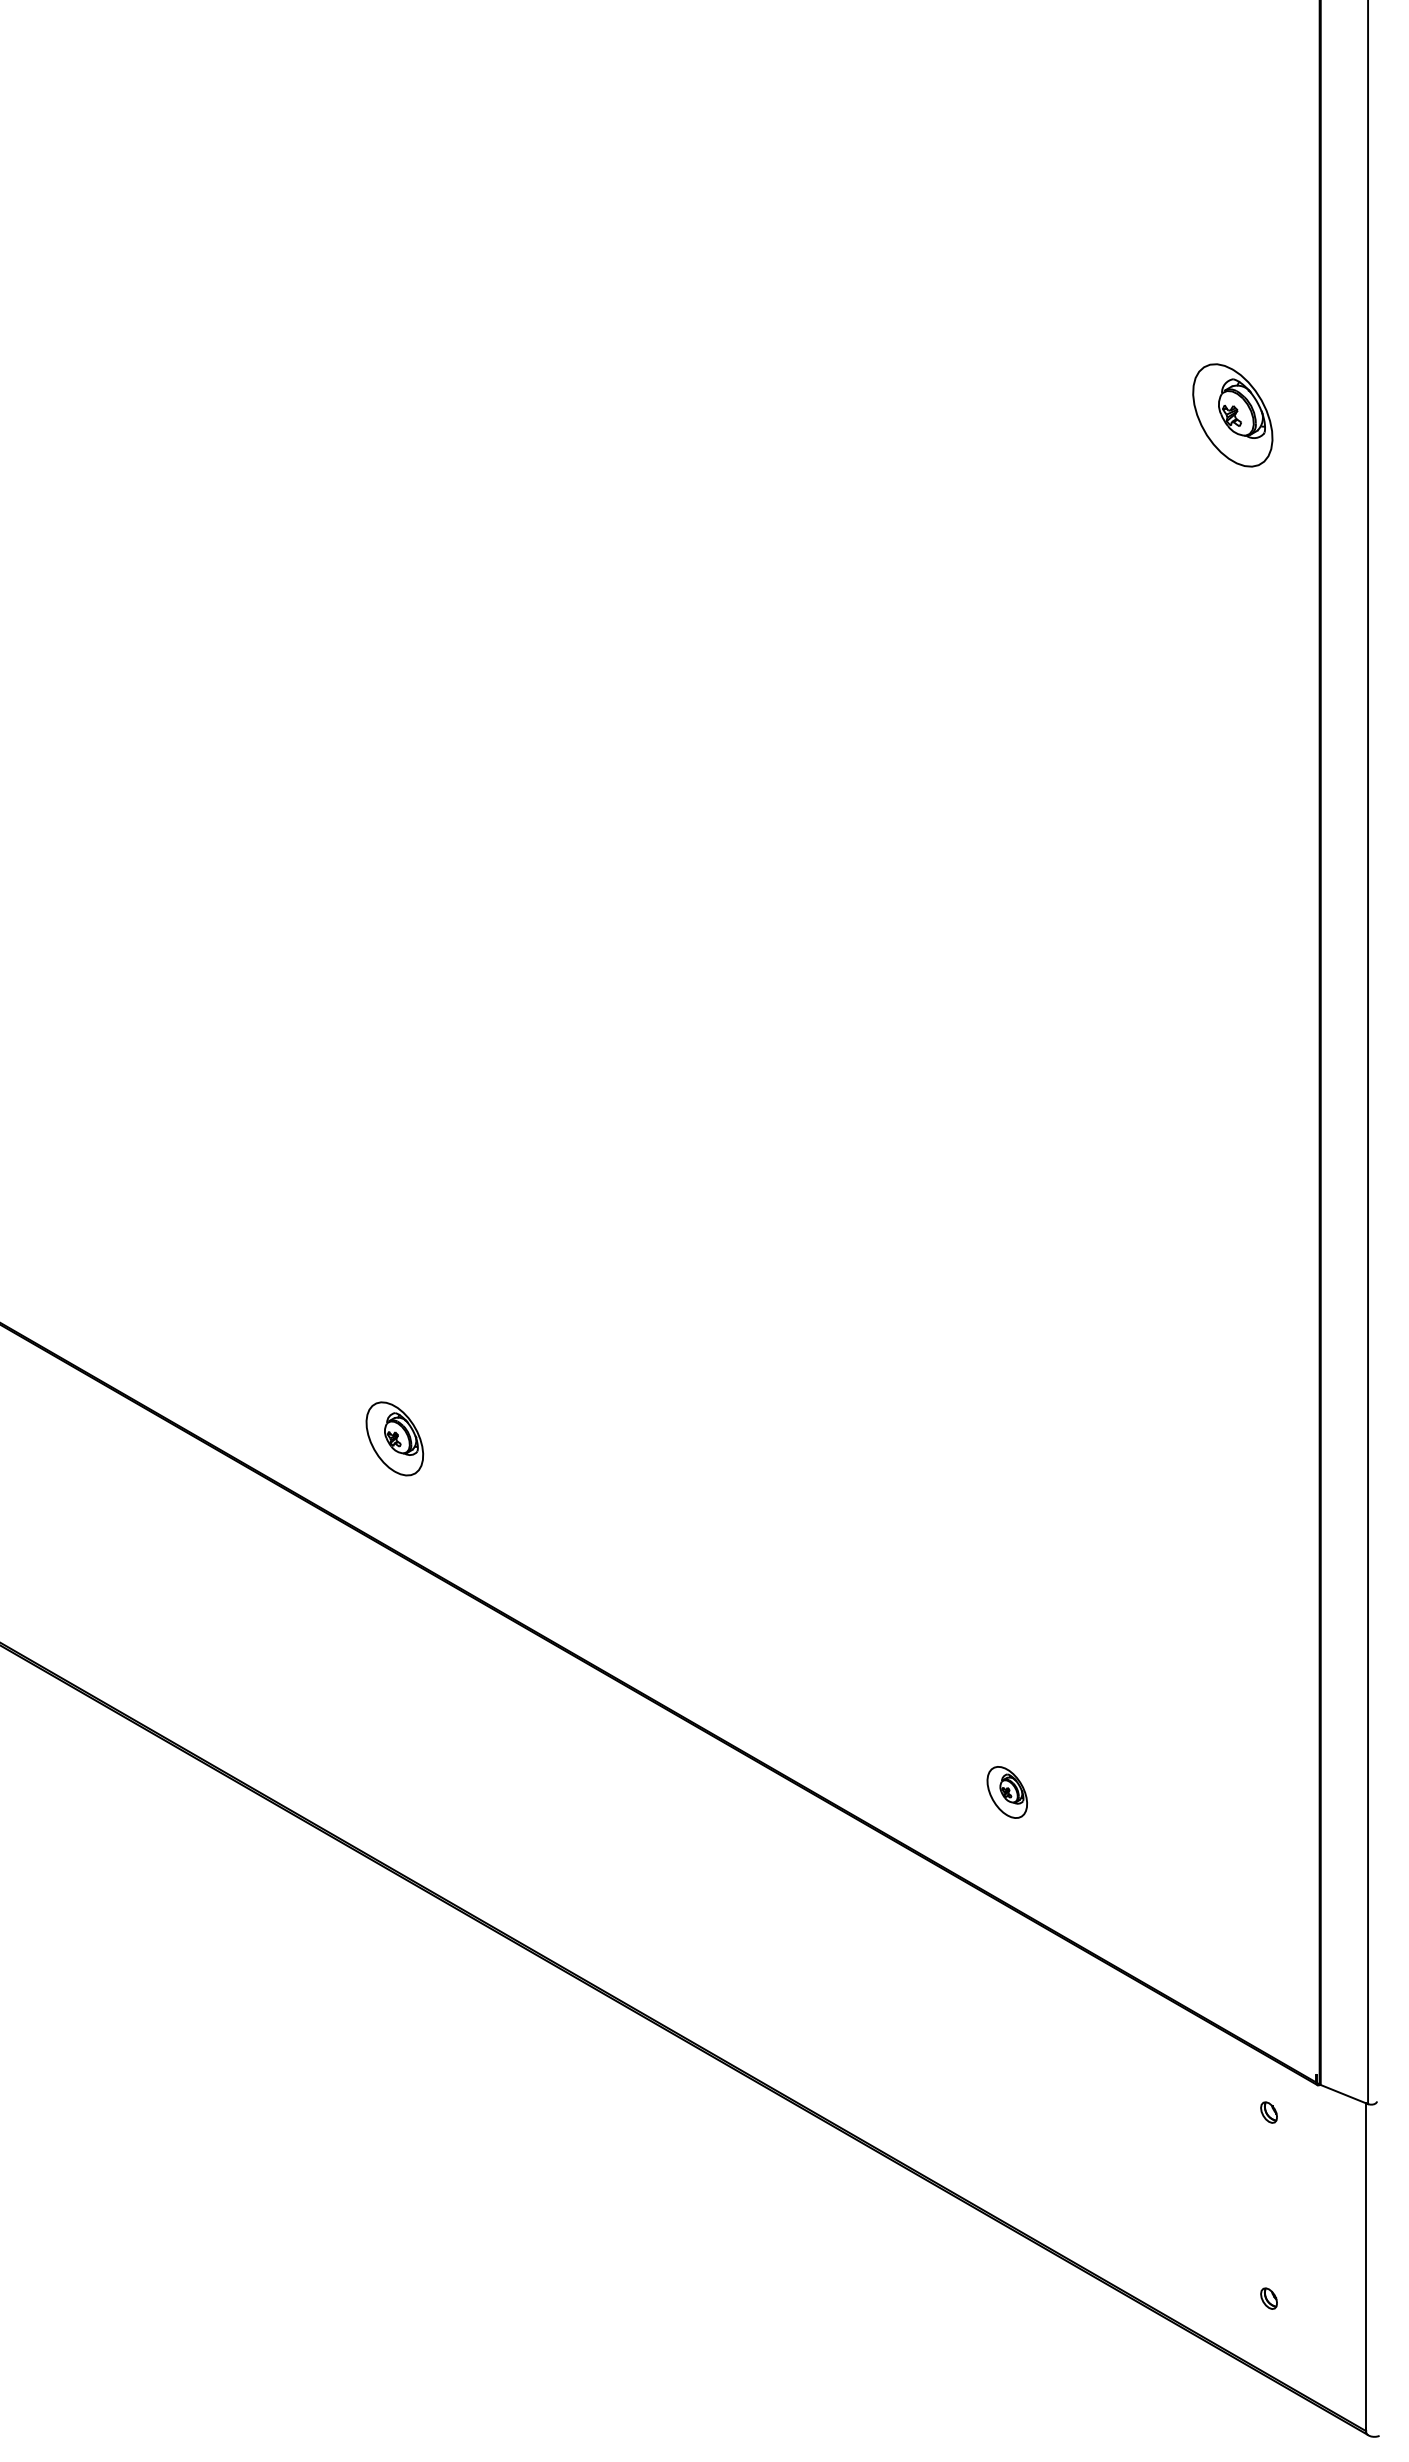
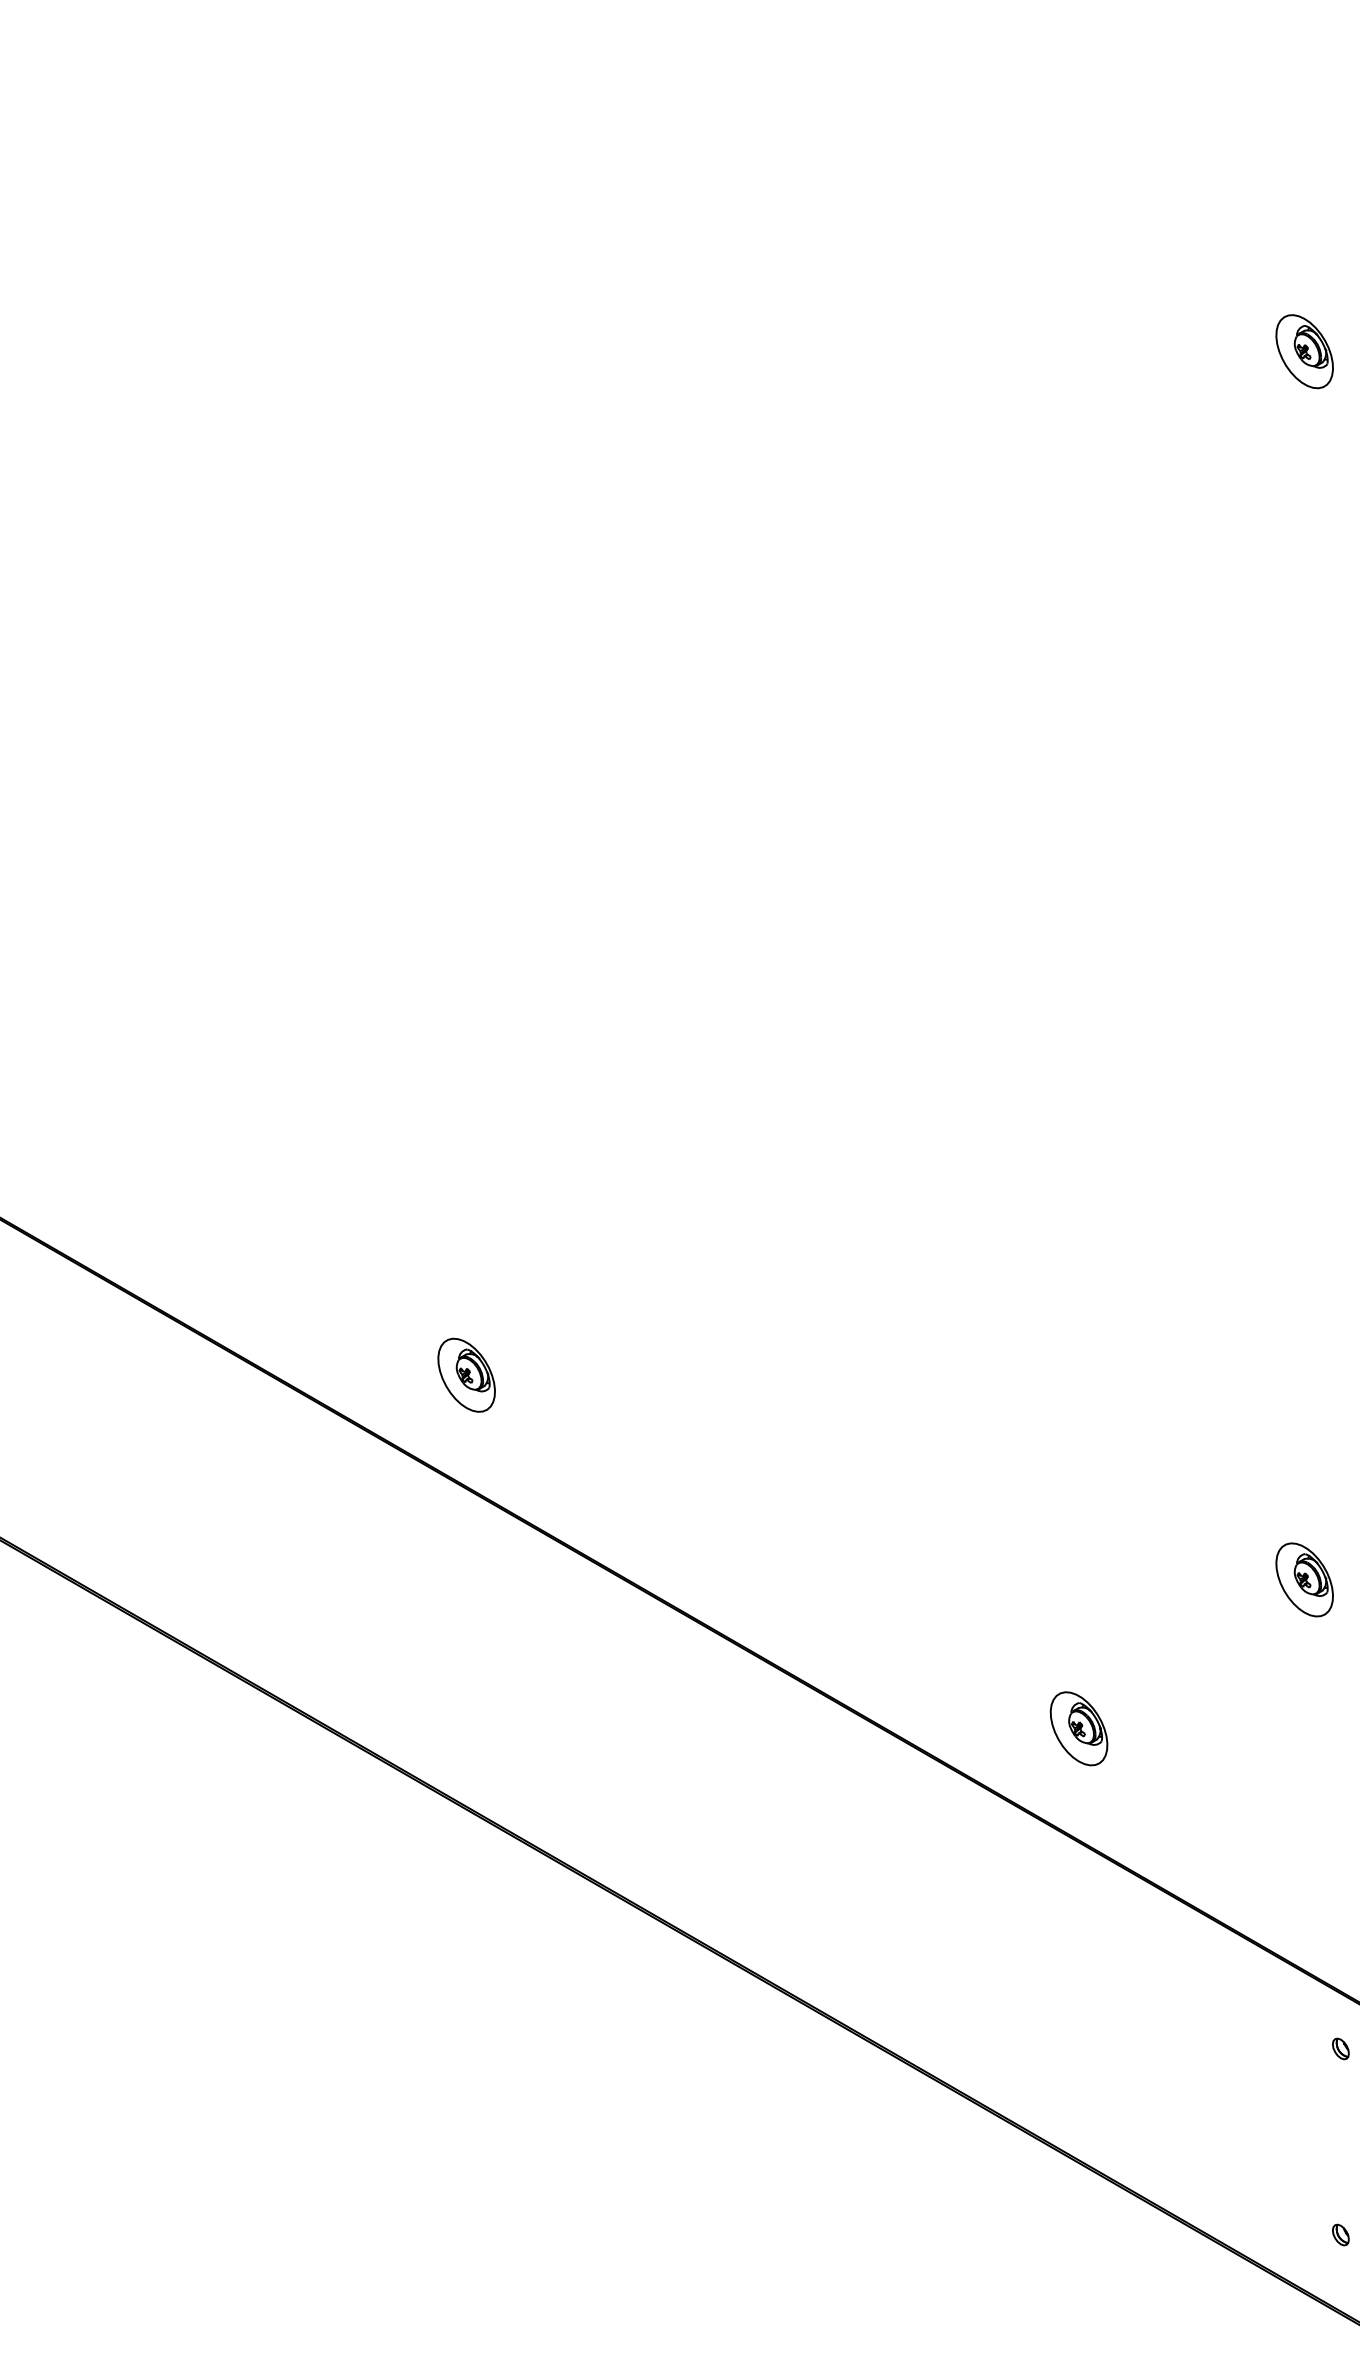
part: (1232, 414) -> (1304, 350), size x0.71
part: (1232, 1643) -> (1304, 1579), added
part: (1007, 1792) -> (1079, 1728), size x1.43

